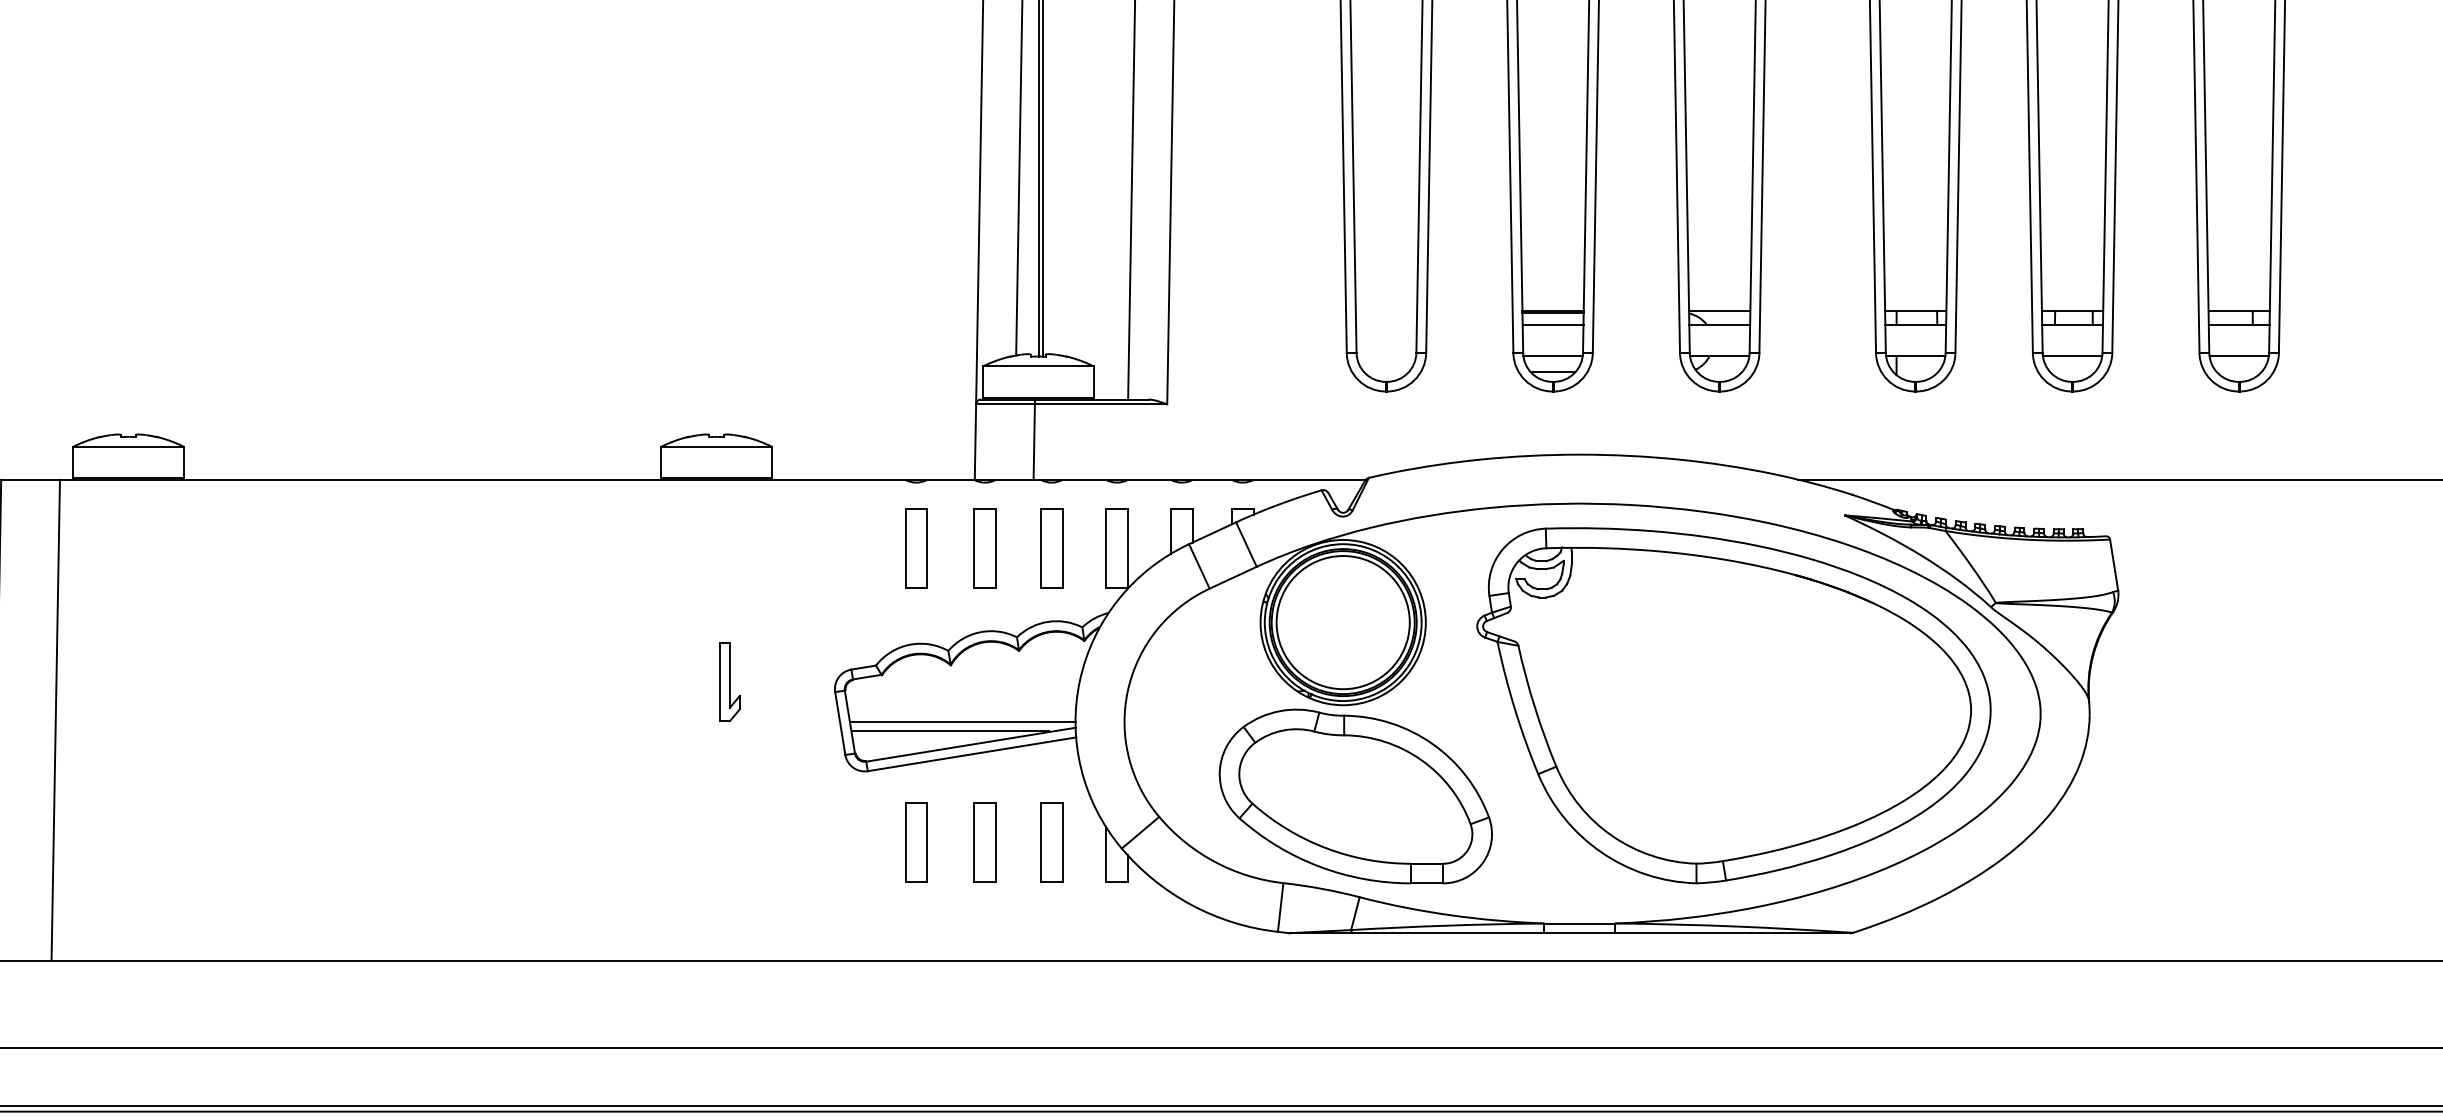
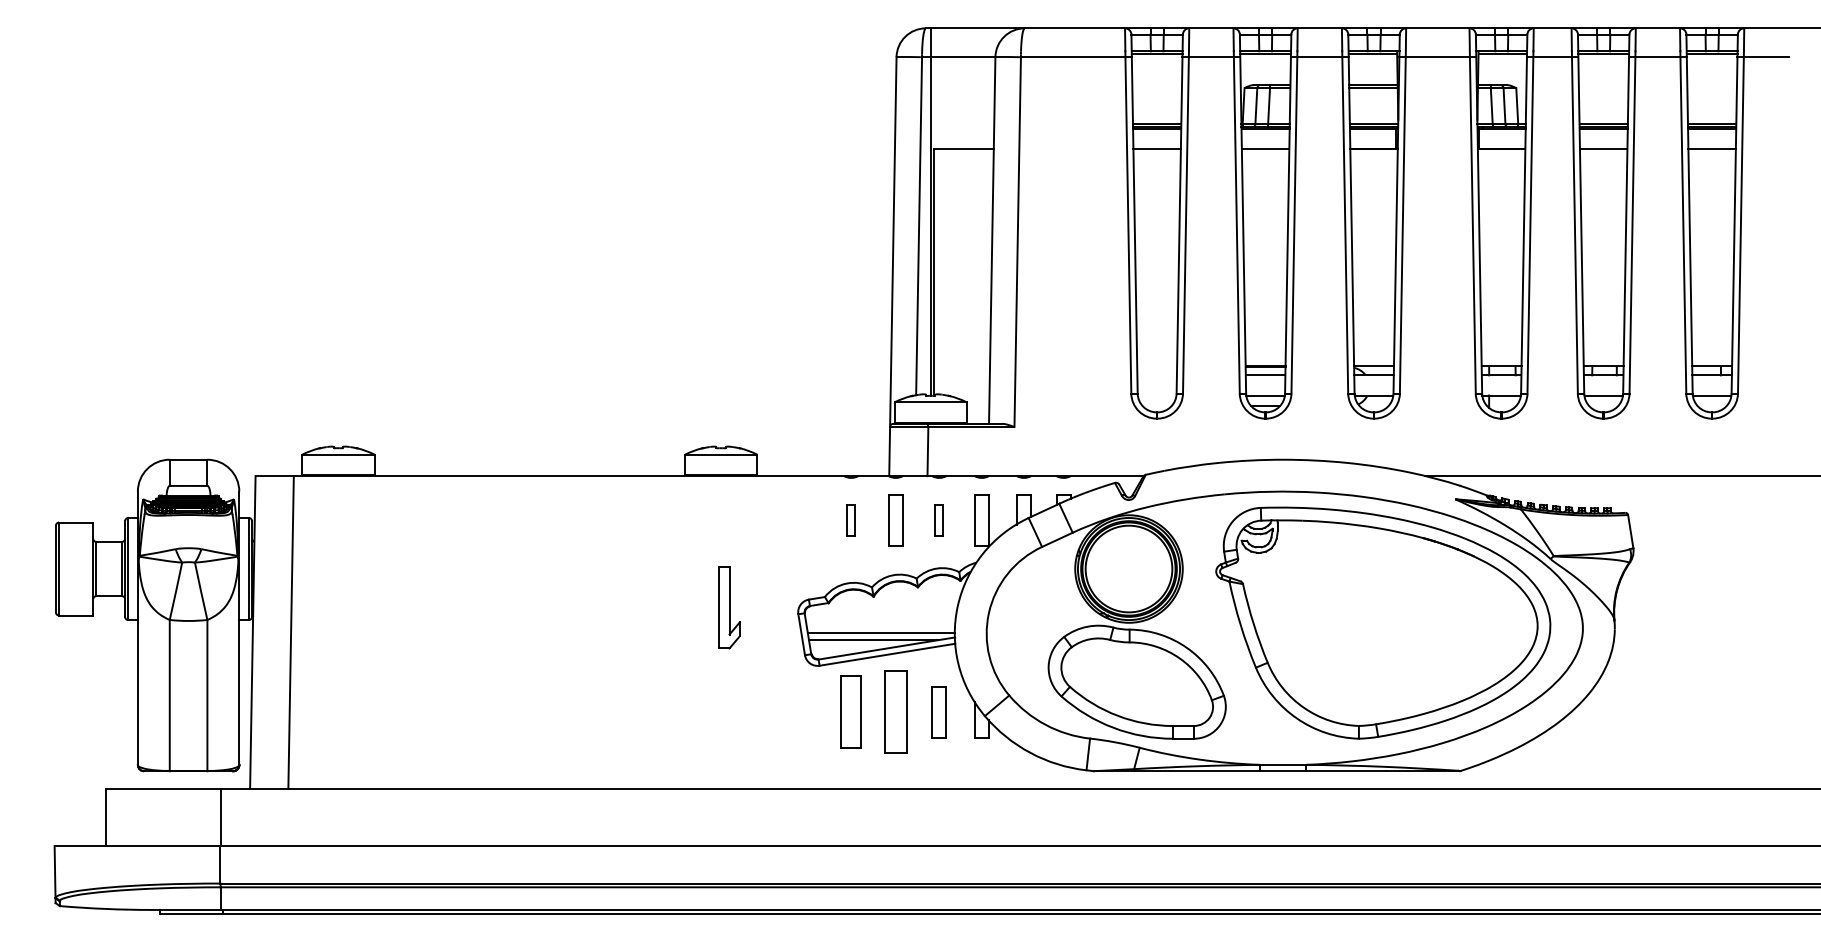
part: (915, 548) -> (850, 520), size x0.6
part: (1050, 548) -> (938, 520), size x0.6
part: (730, 681) -> (730, 607), size x1.6
part: (915, 843) -> (850, 712), size x1.4
part: (984, 843) -> (895, 712), size x1.6

